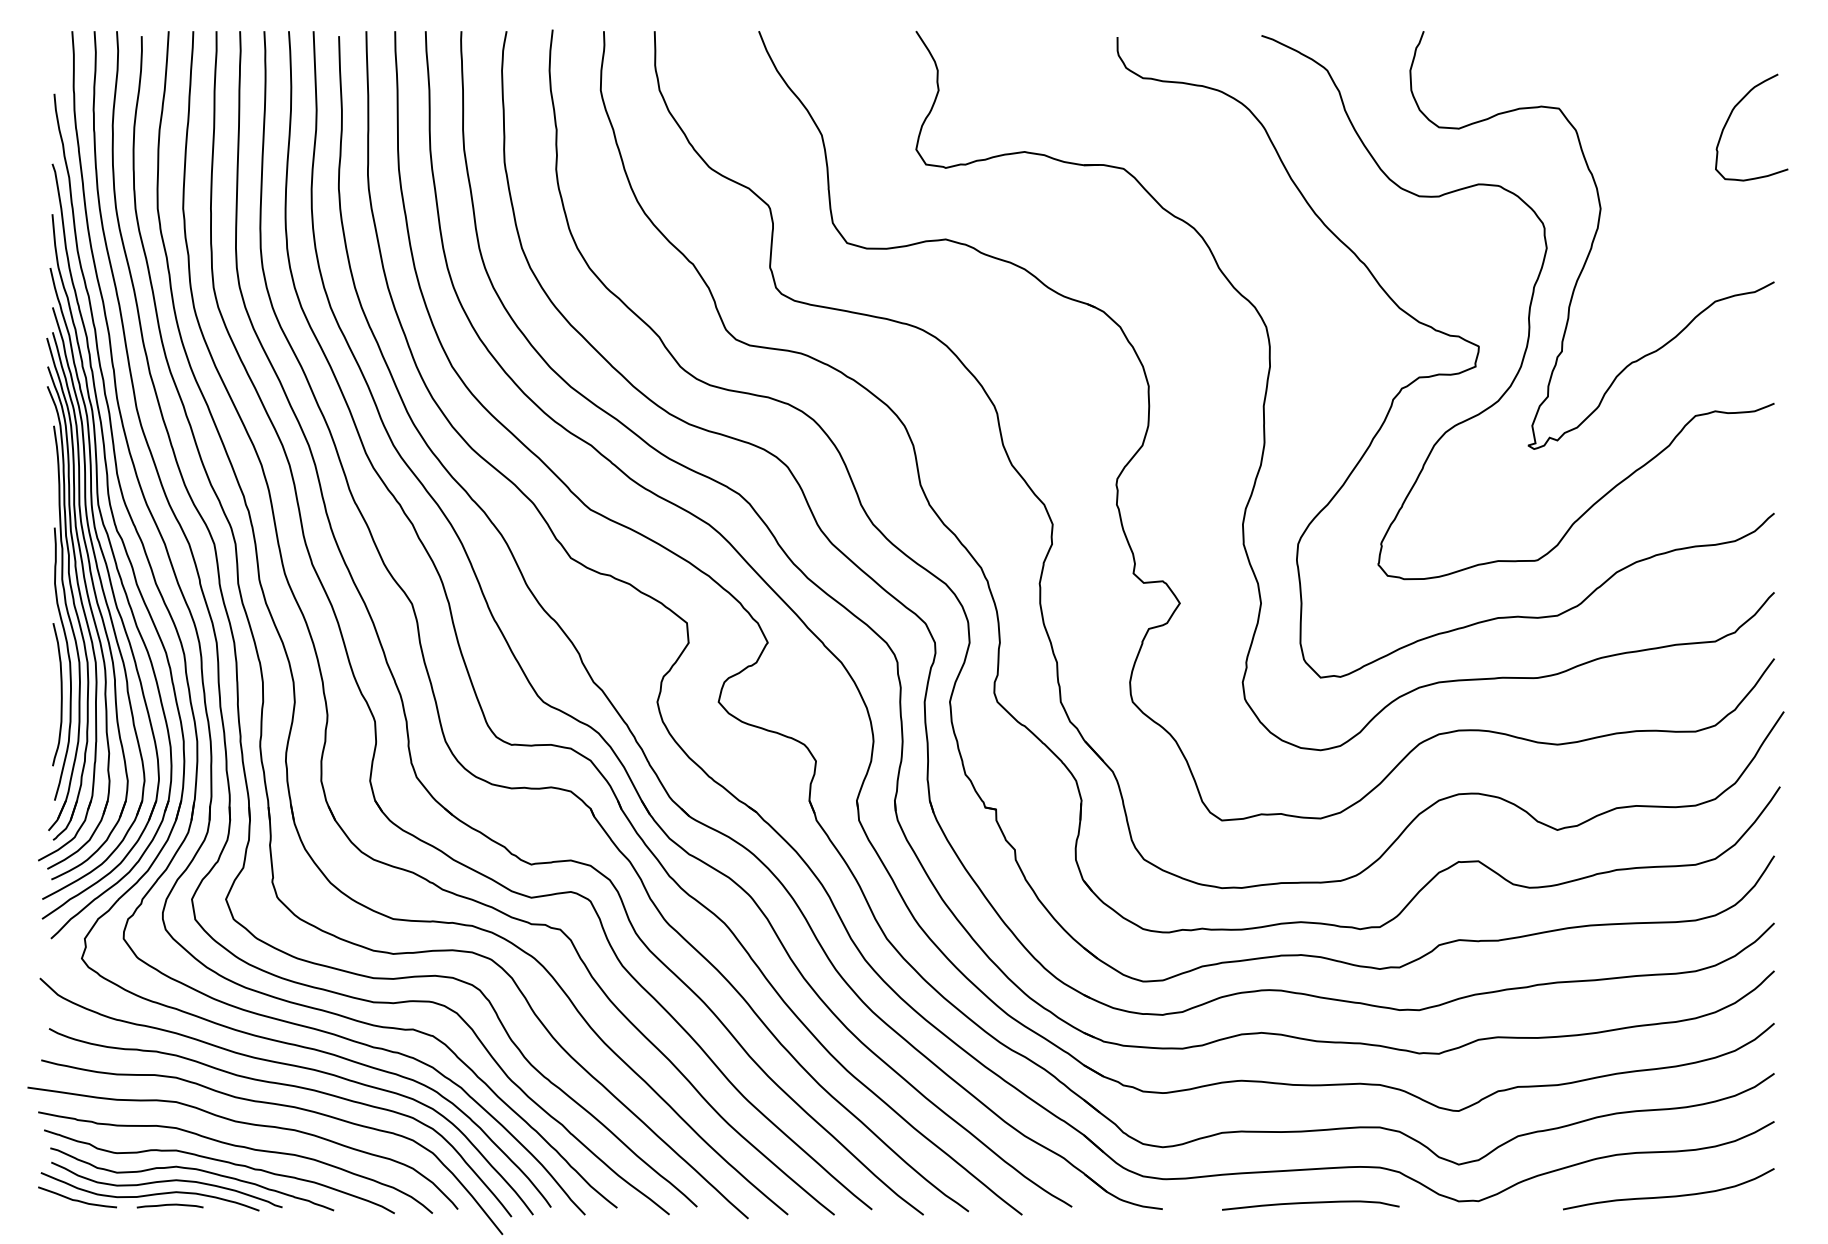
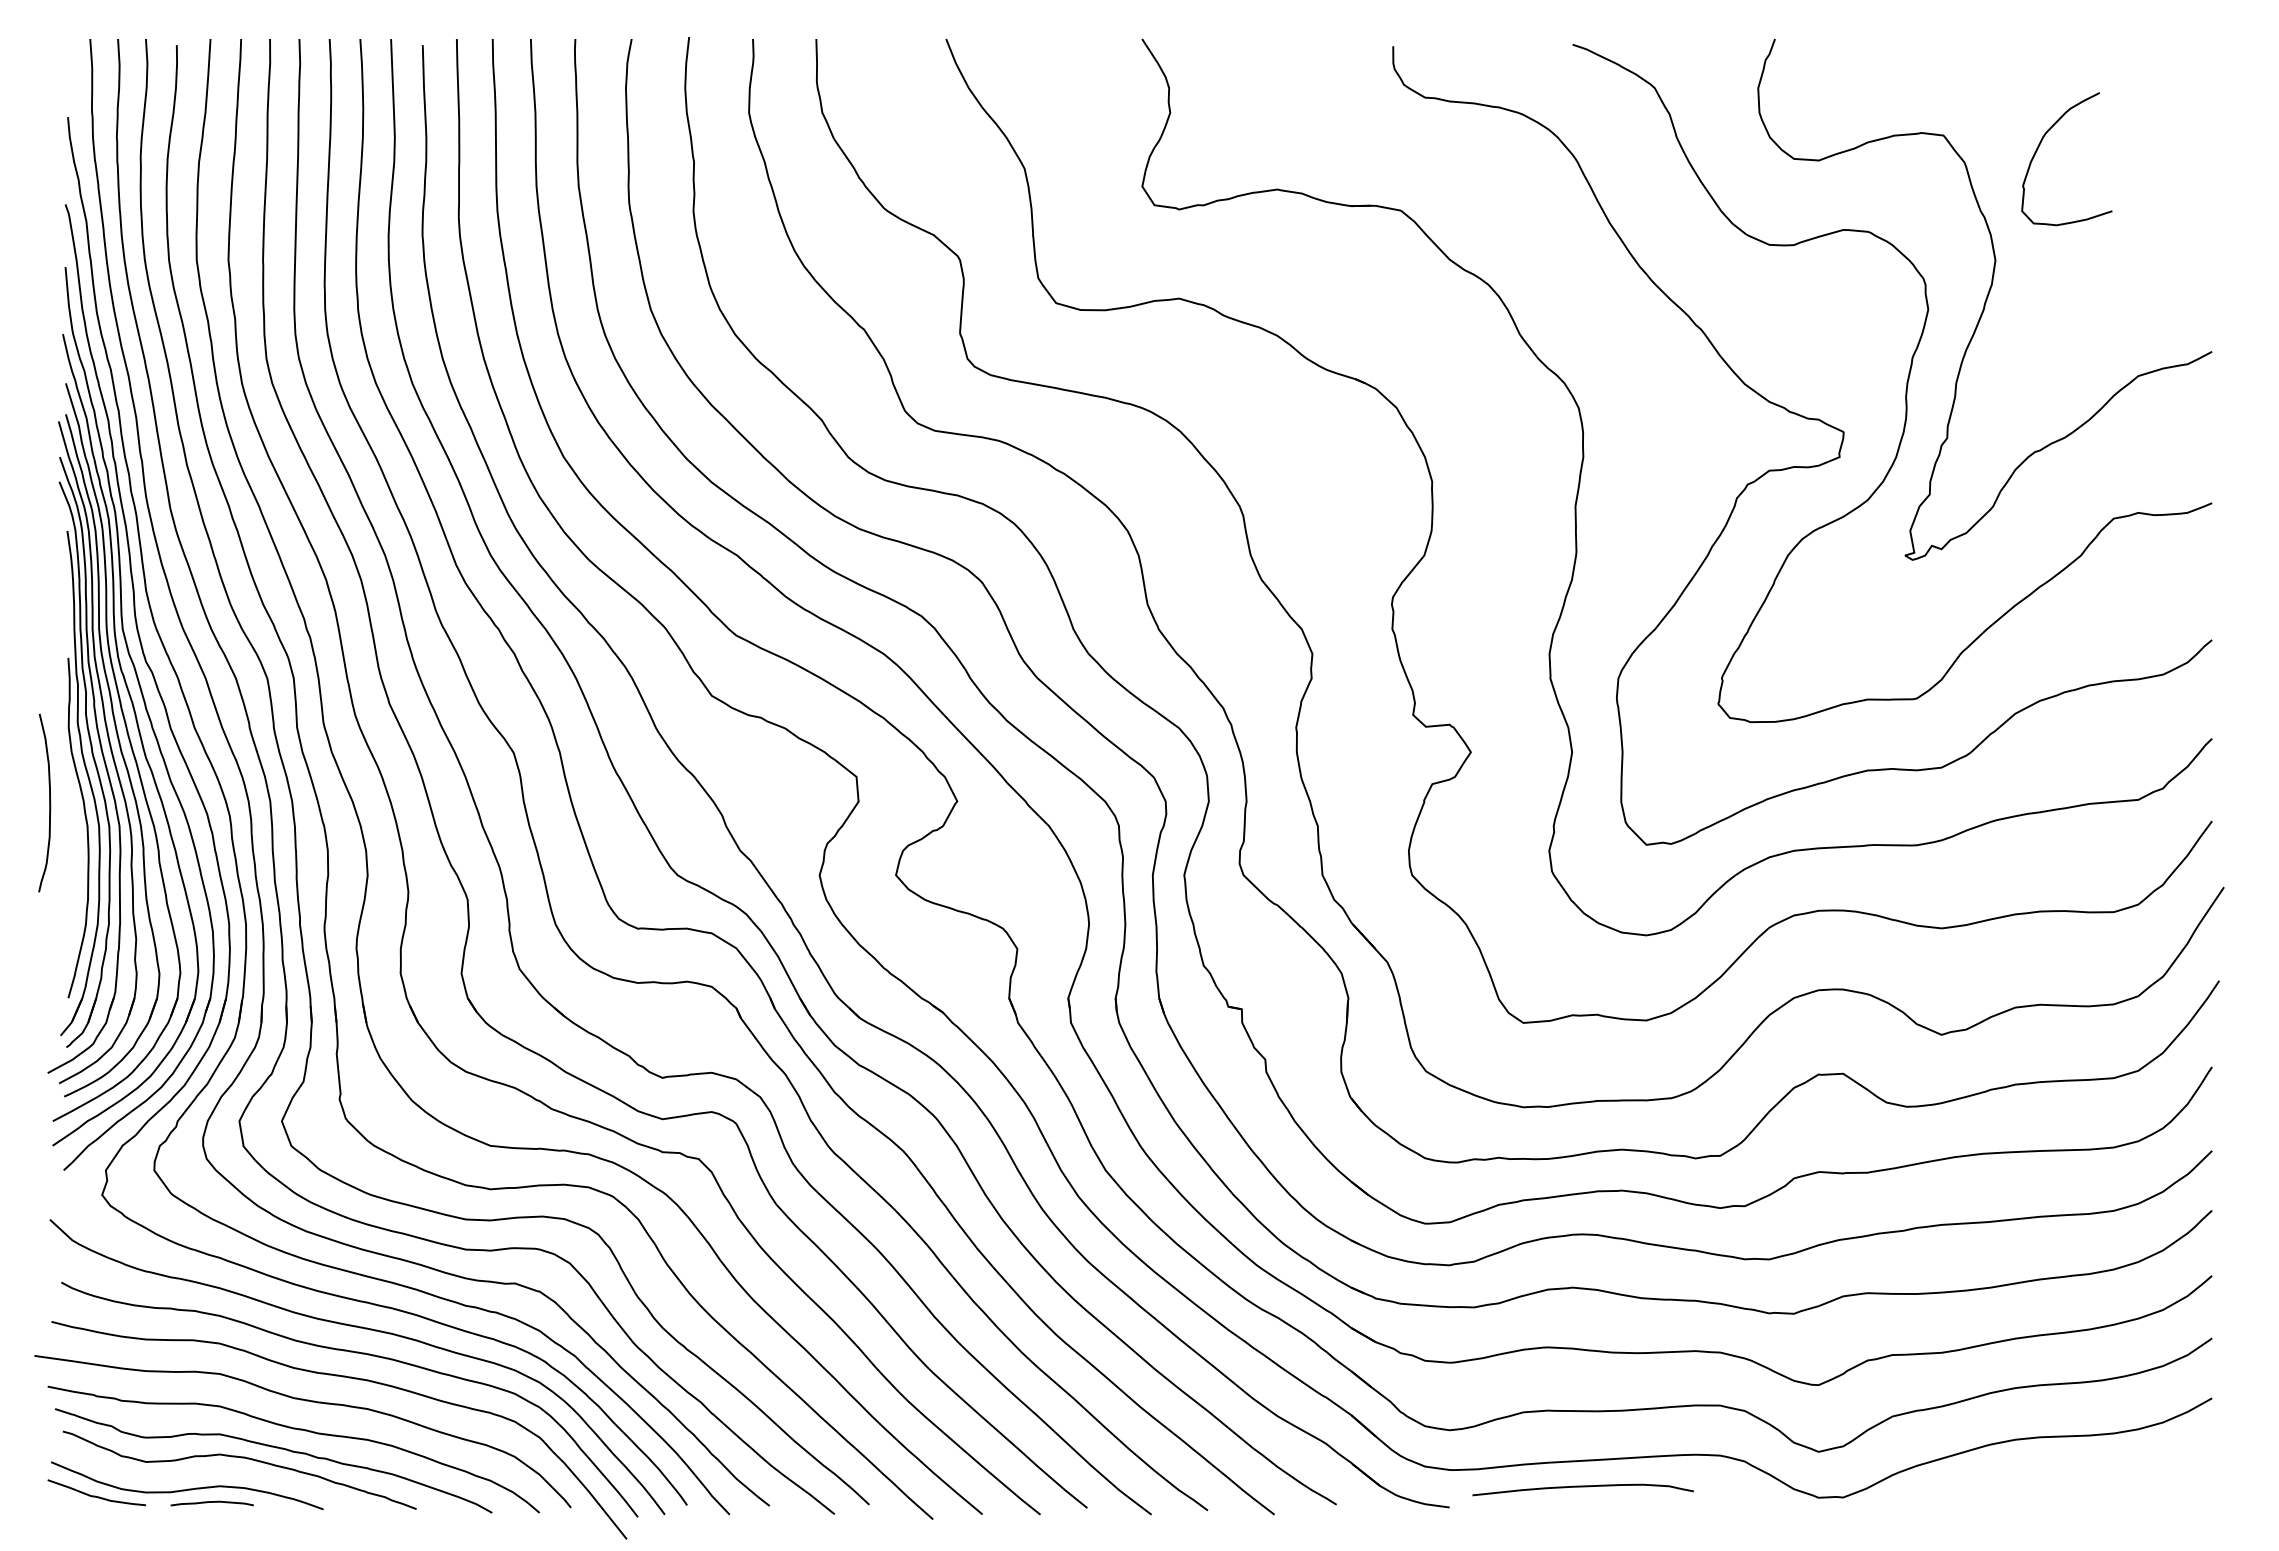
curve: (1730, 116) -> (2040, 145), moved
curve: (61, 694) -> (49, 802), moved
curve: (167, 1181) -> (208, 1473), removed
curve: (1668, 1196) -> (2080, 1491), removed
curve: (1310, 1203) -> (1582, 1487), moved

